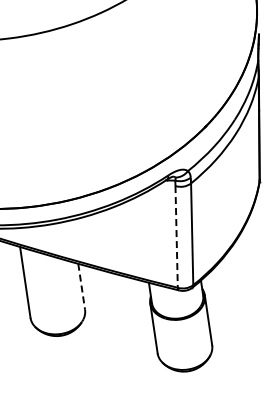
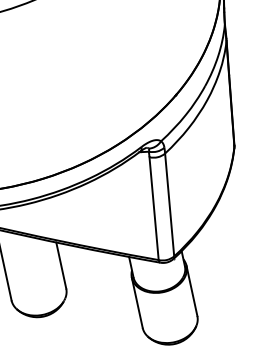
line: (176, 236) -> (153, 208), dashed -> solid
line: (81, 287) -> (61, 266), dashed -> solid

